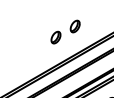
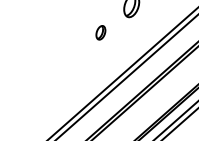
part: (55, 37) -> (99, 32), size x0.6

